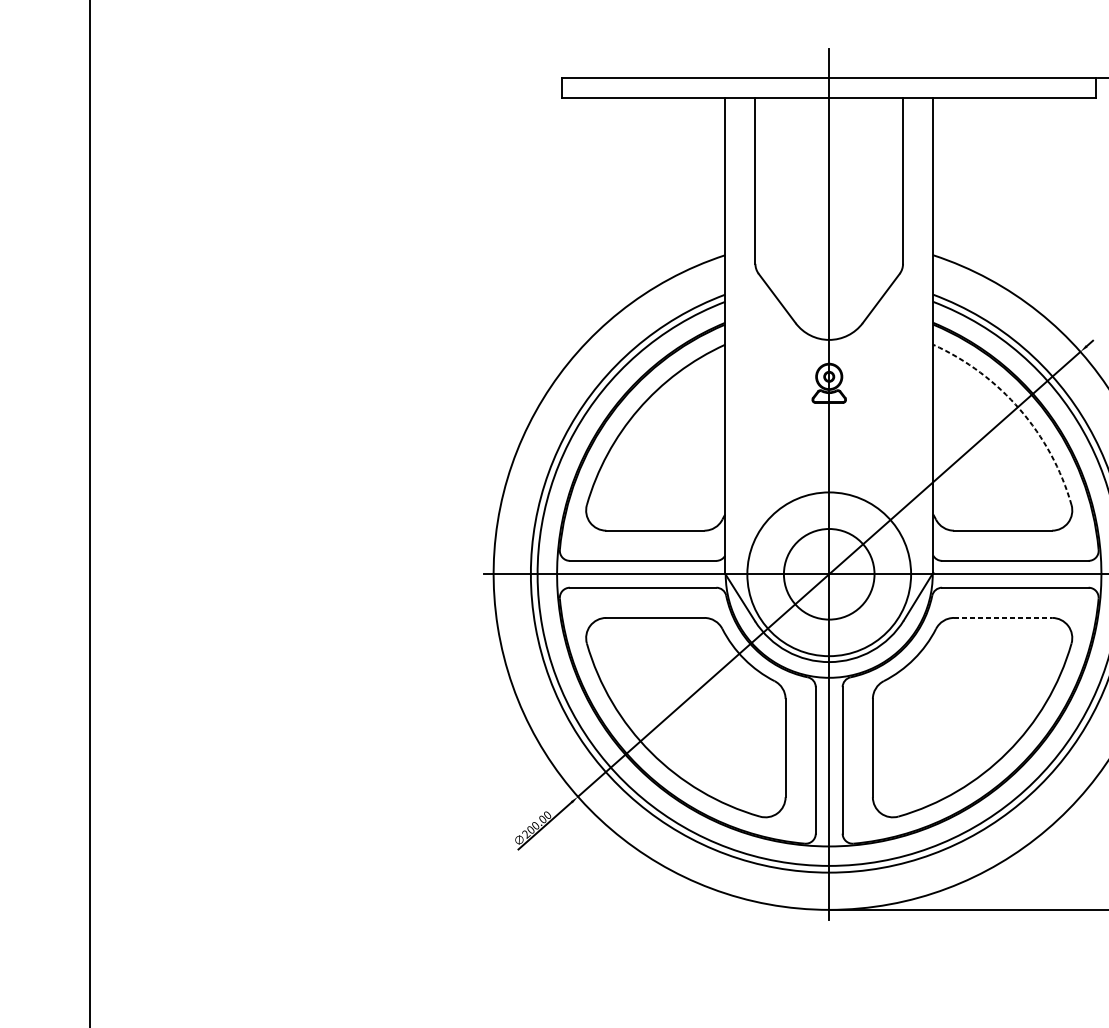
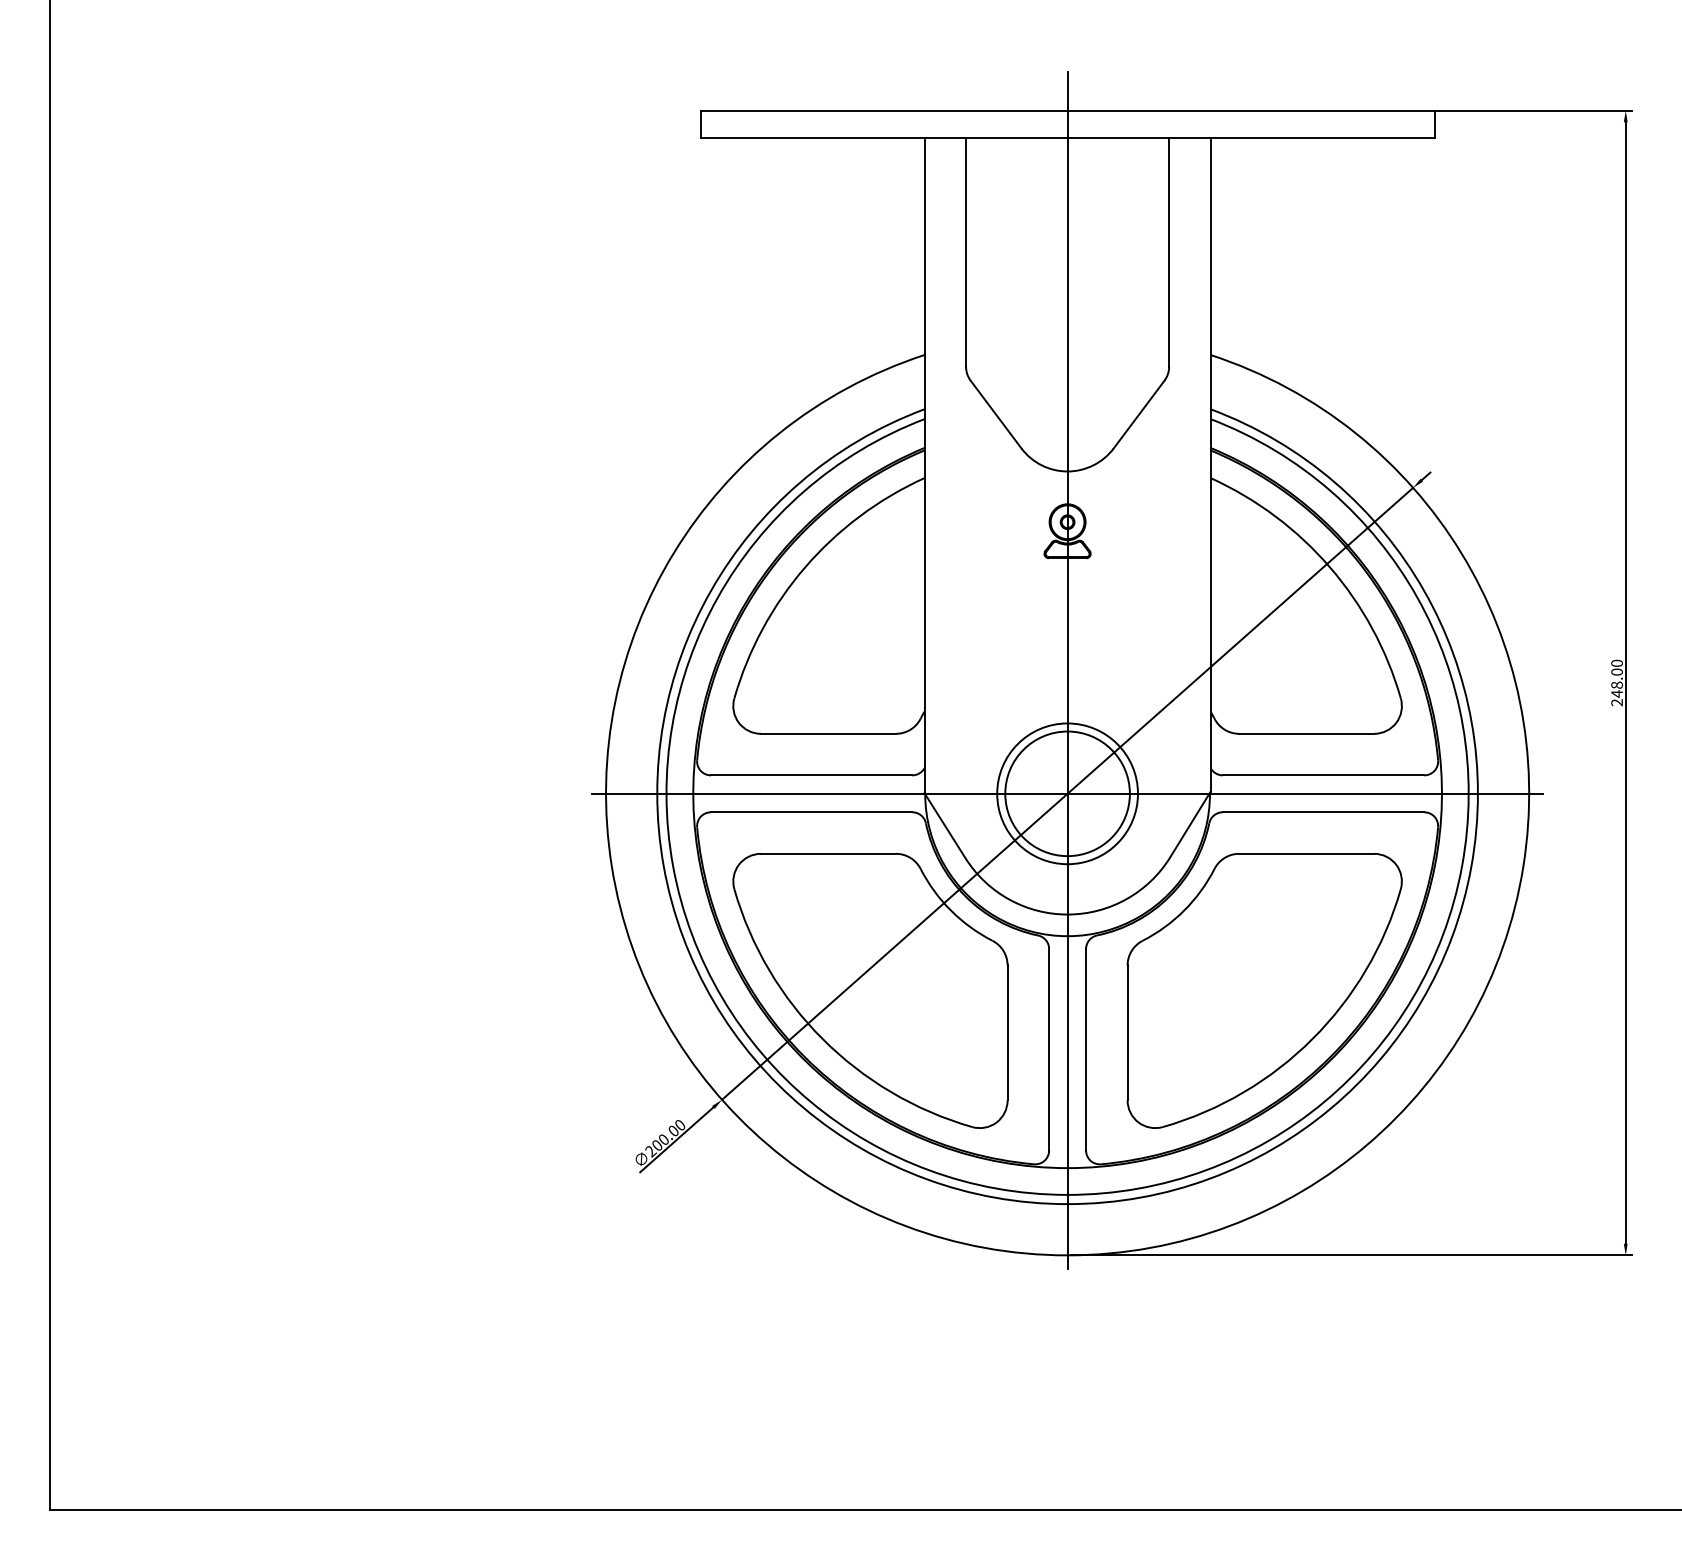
arc: (1020, 409) -> (1330, 567), dashed -> solid
circle: (829, 574) -> (1067, 793), size x0.62
line: (1002, 617) -> (1306, 853), dashed -> solid

